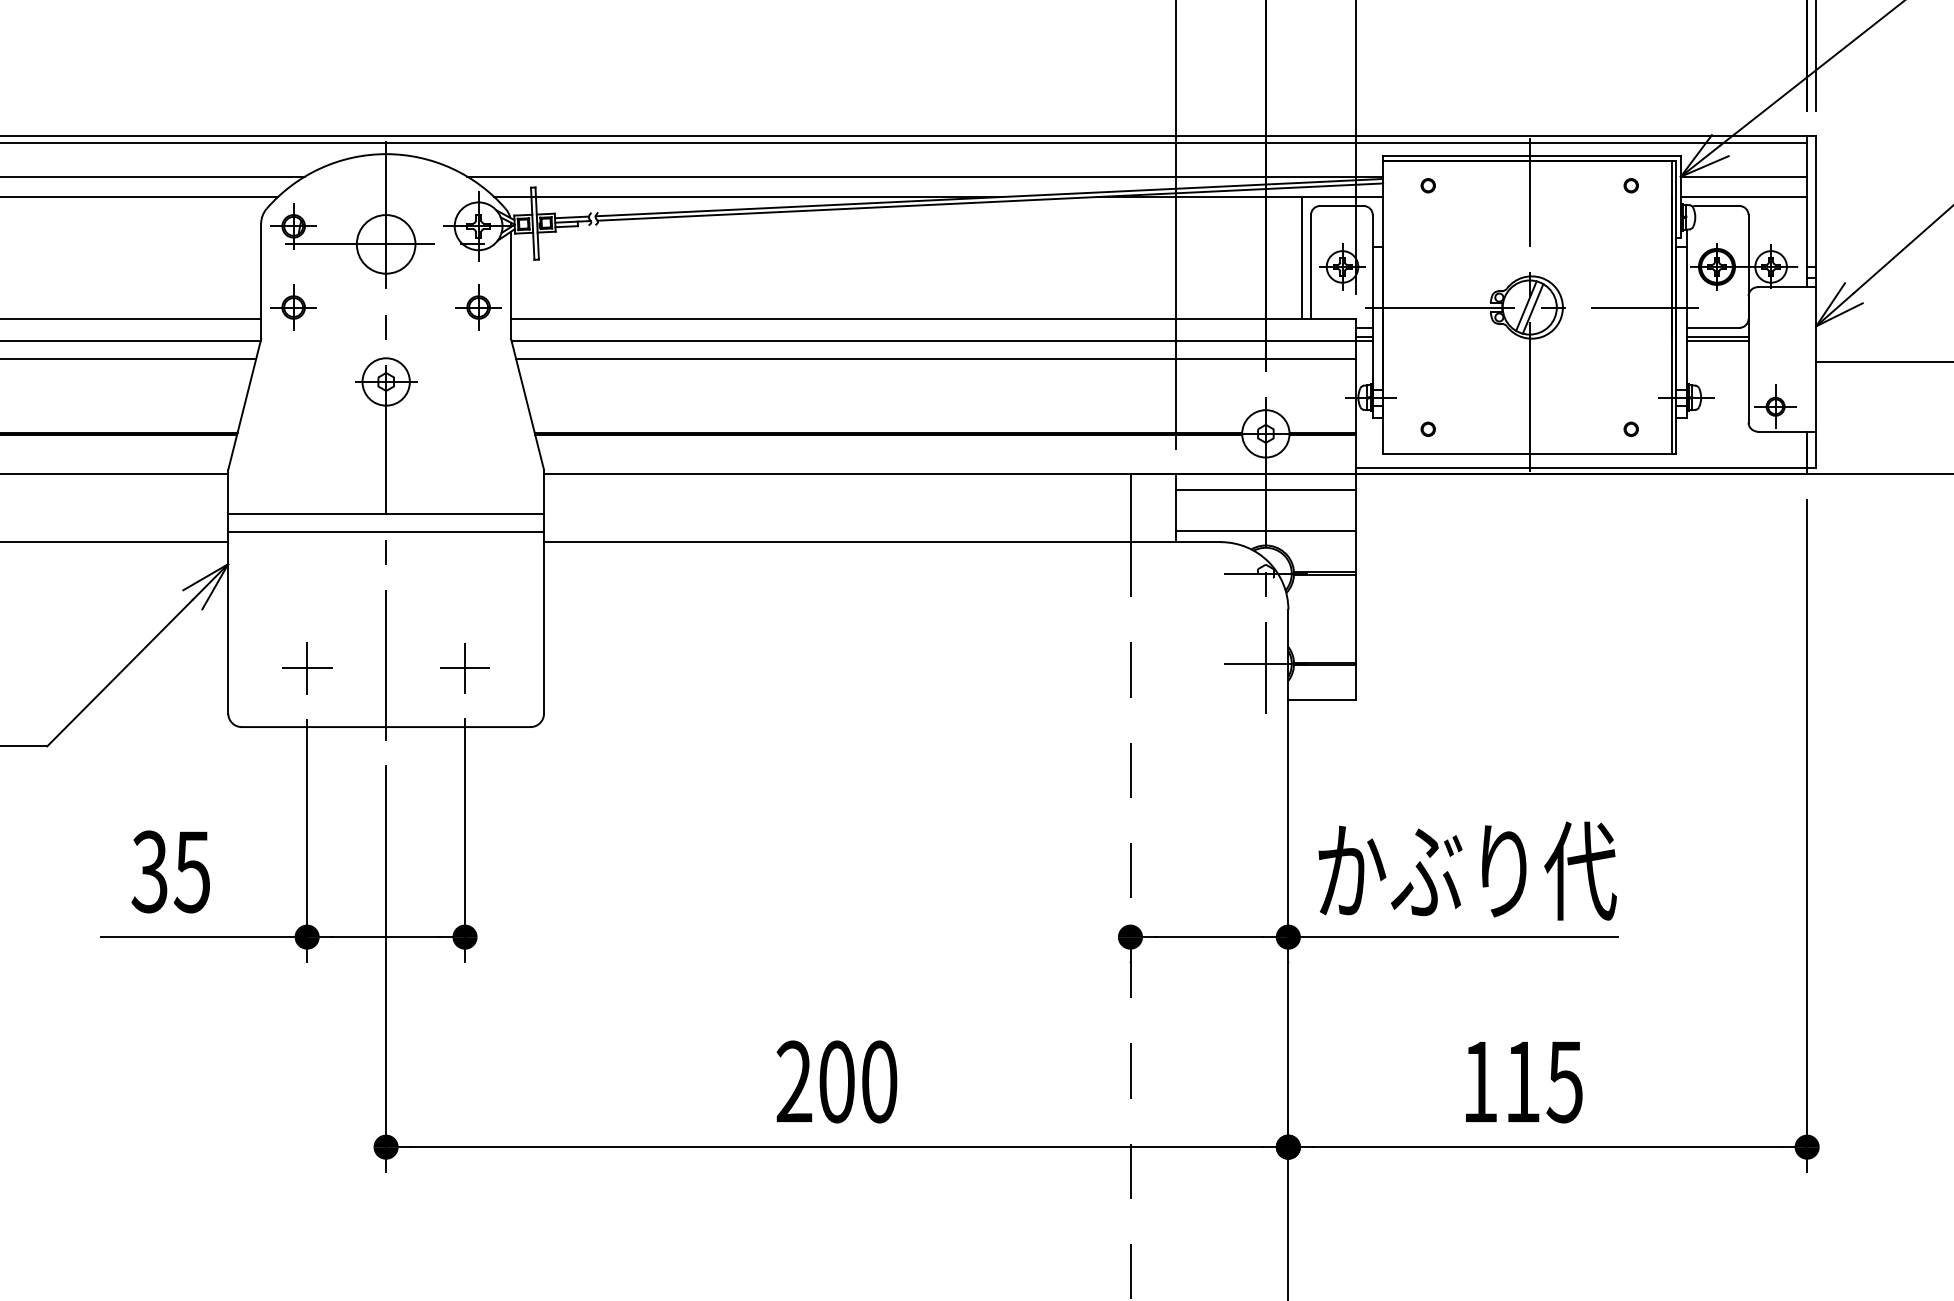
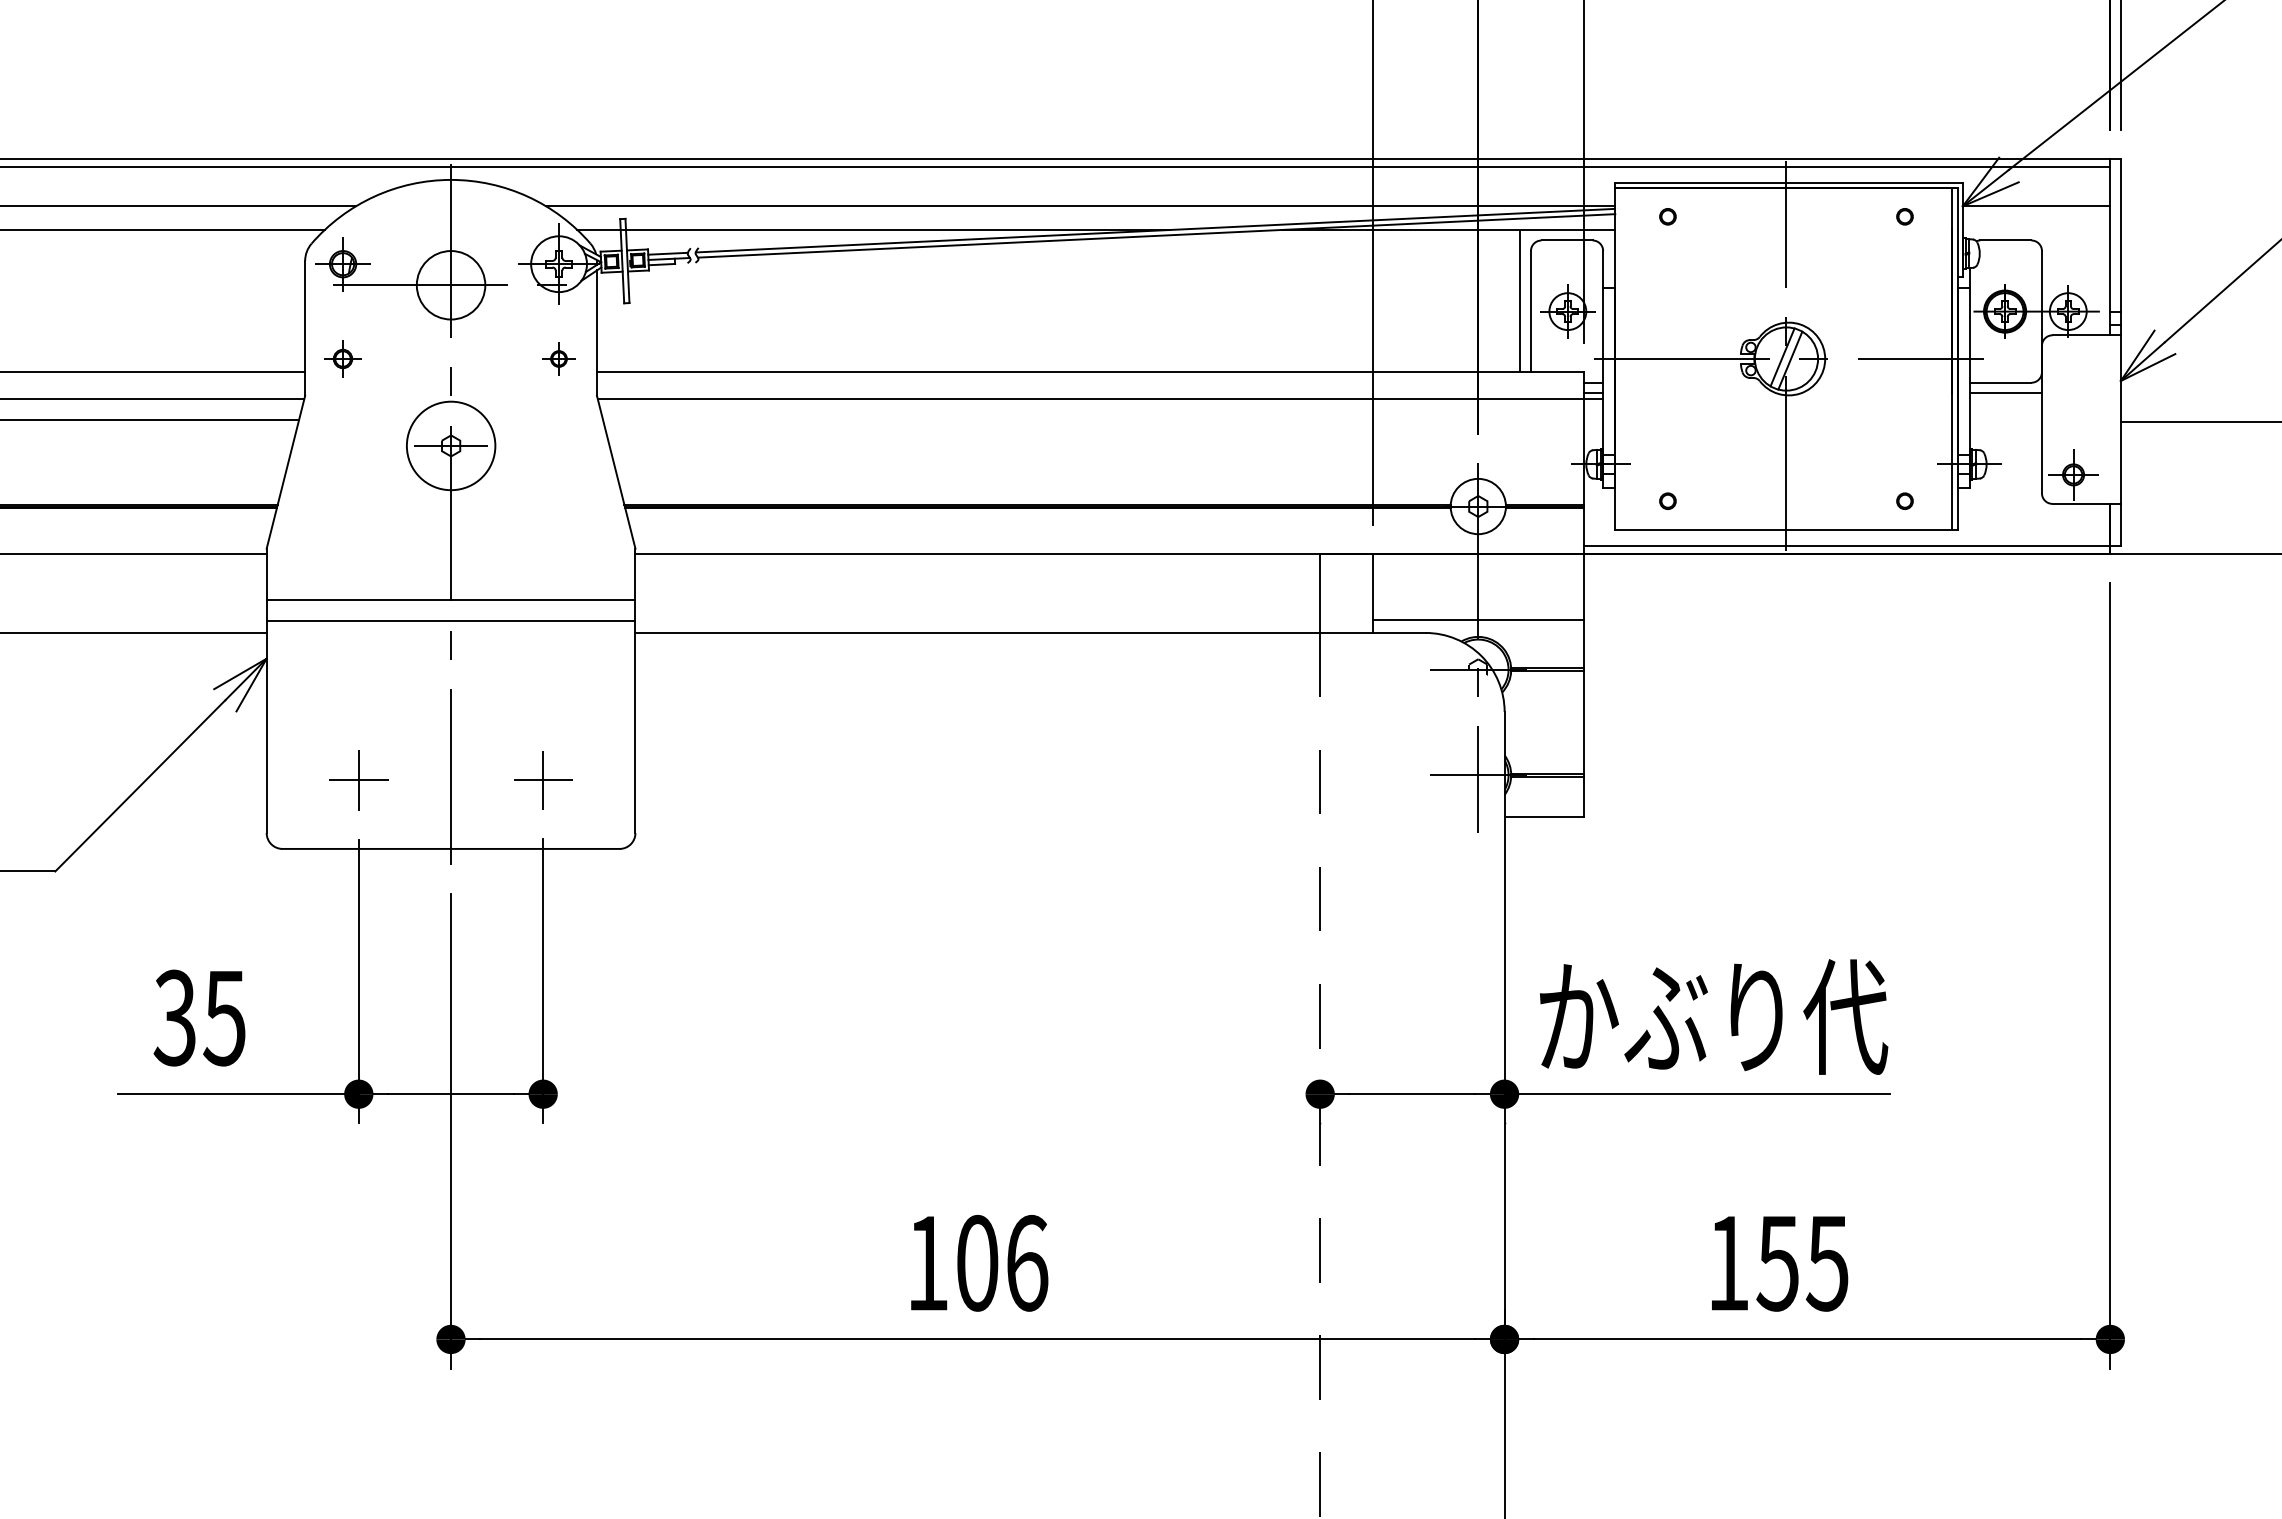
line: (1743, 197) -> (2036, 230), removed
part: (293, 307) -> (342, 358), size x0.7
part: (478, 307) -> (558, 358), size x0.6
line: (1717, 341) -> (2005, 398), removed
line: (936, 359) -> (1093, 419), removed
circle: (385, 381) -> (450, 445), size x1.6
line: (1265, 490) -> (1477, 572), removed
text: (836, 1081) -> (976, 1262), 200 -> 106
text: (1522, 1082) -> (1777, 1263), 115 -> 155

